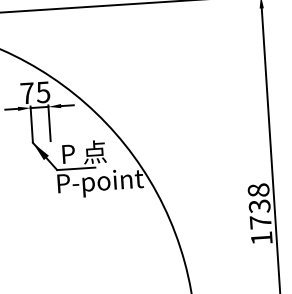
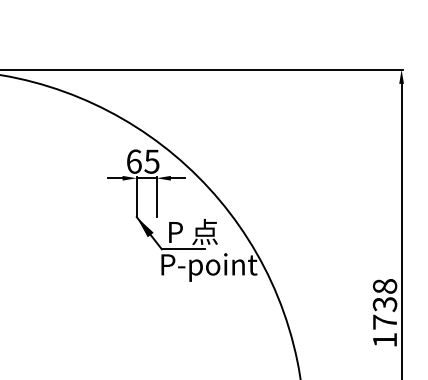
text: (27, 93) -> (134, 161), 75 -> 65

